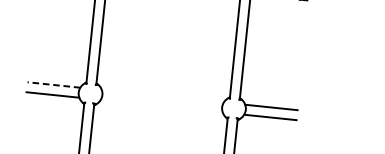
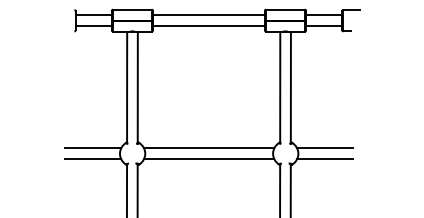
line: (53, 85) -> (92, 148), dashed -> solid
line: (163, 96) -> (209, 148), added
line: (162, 106) -> (209, 159), added

